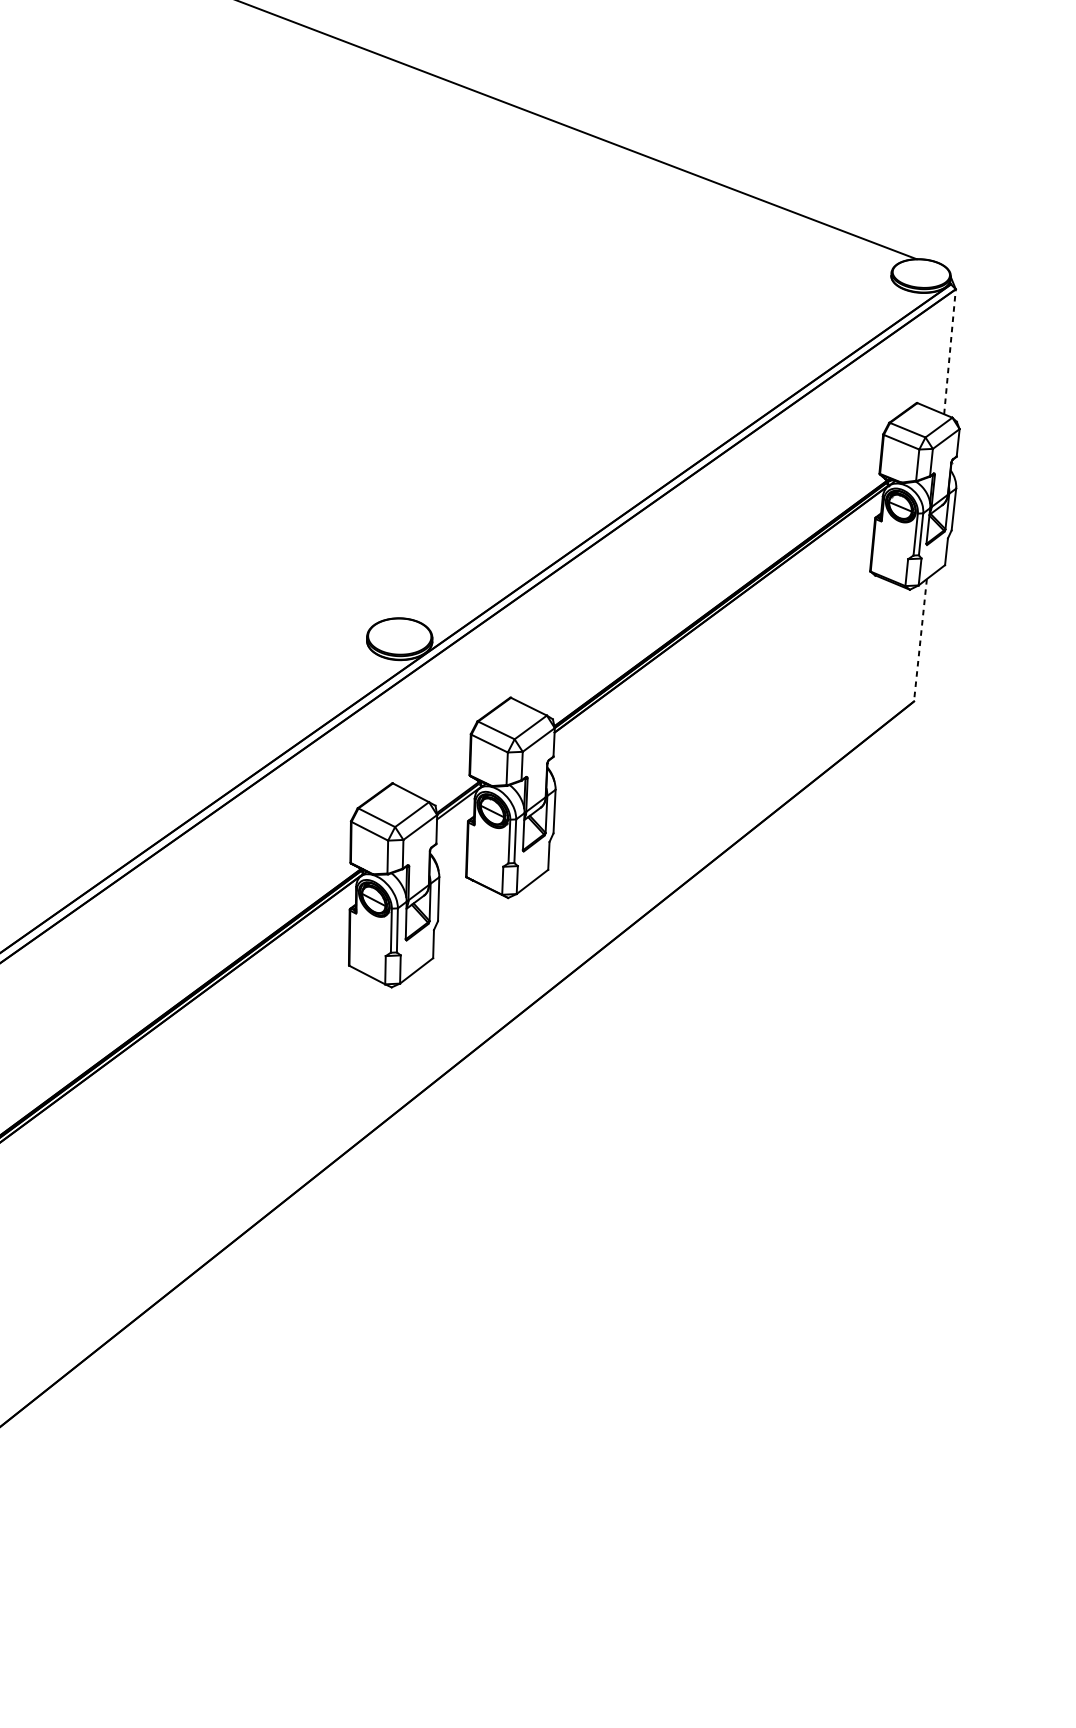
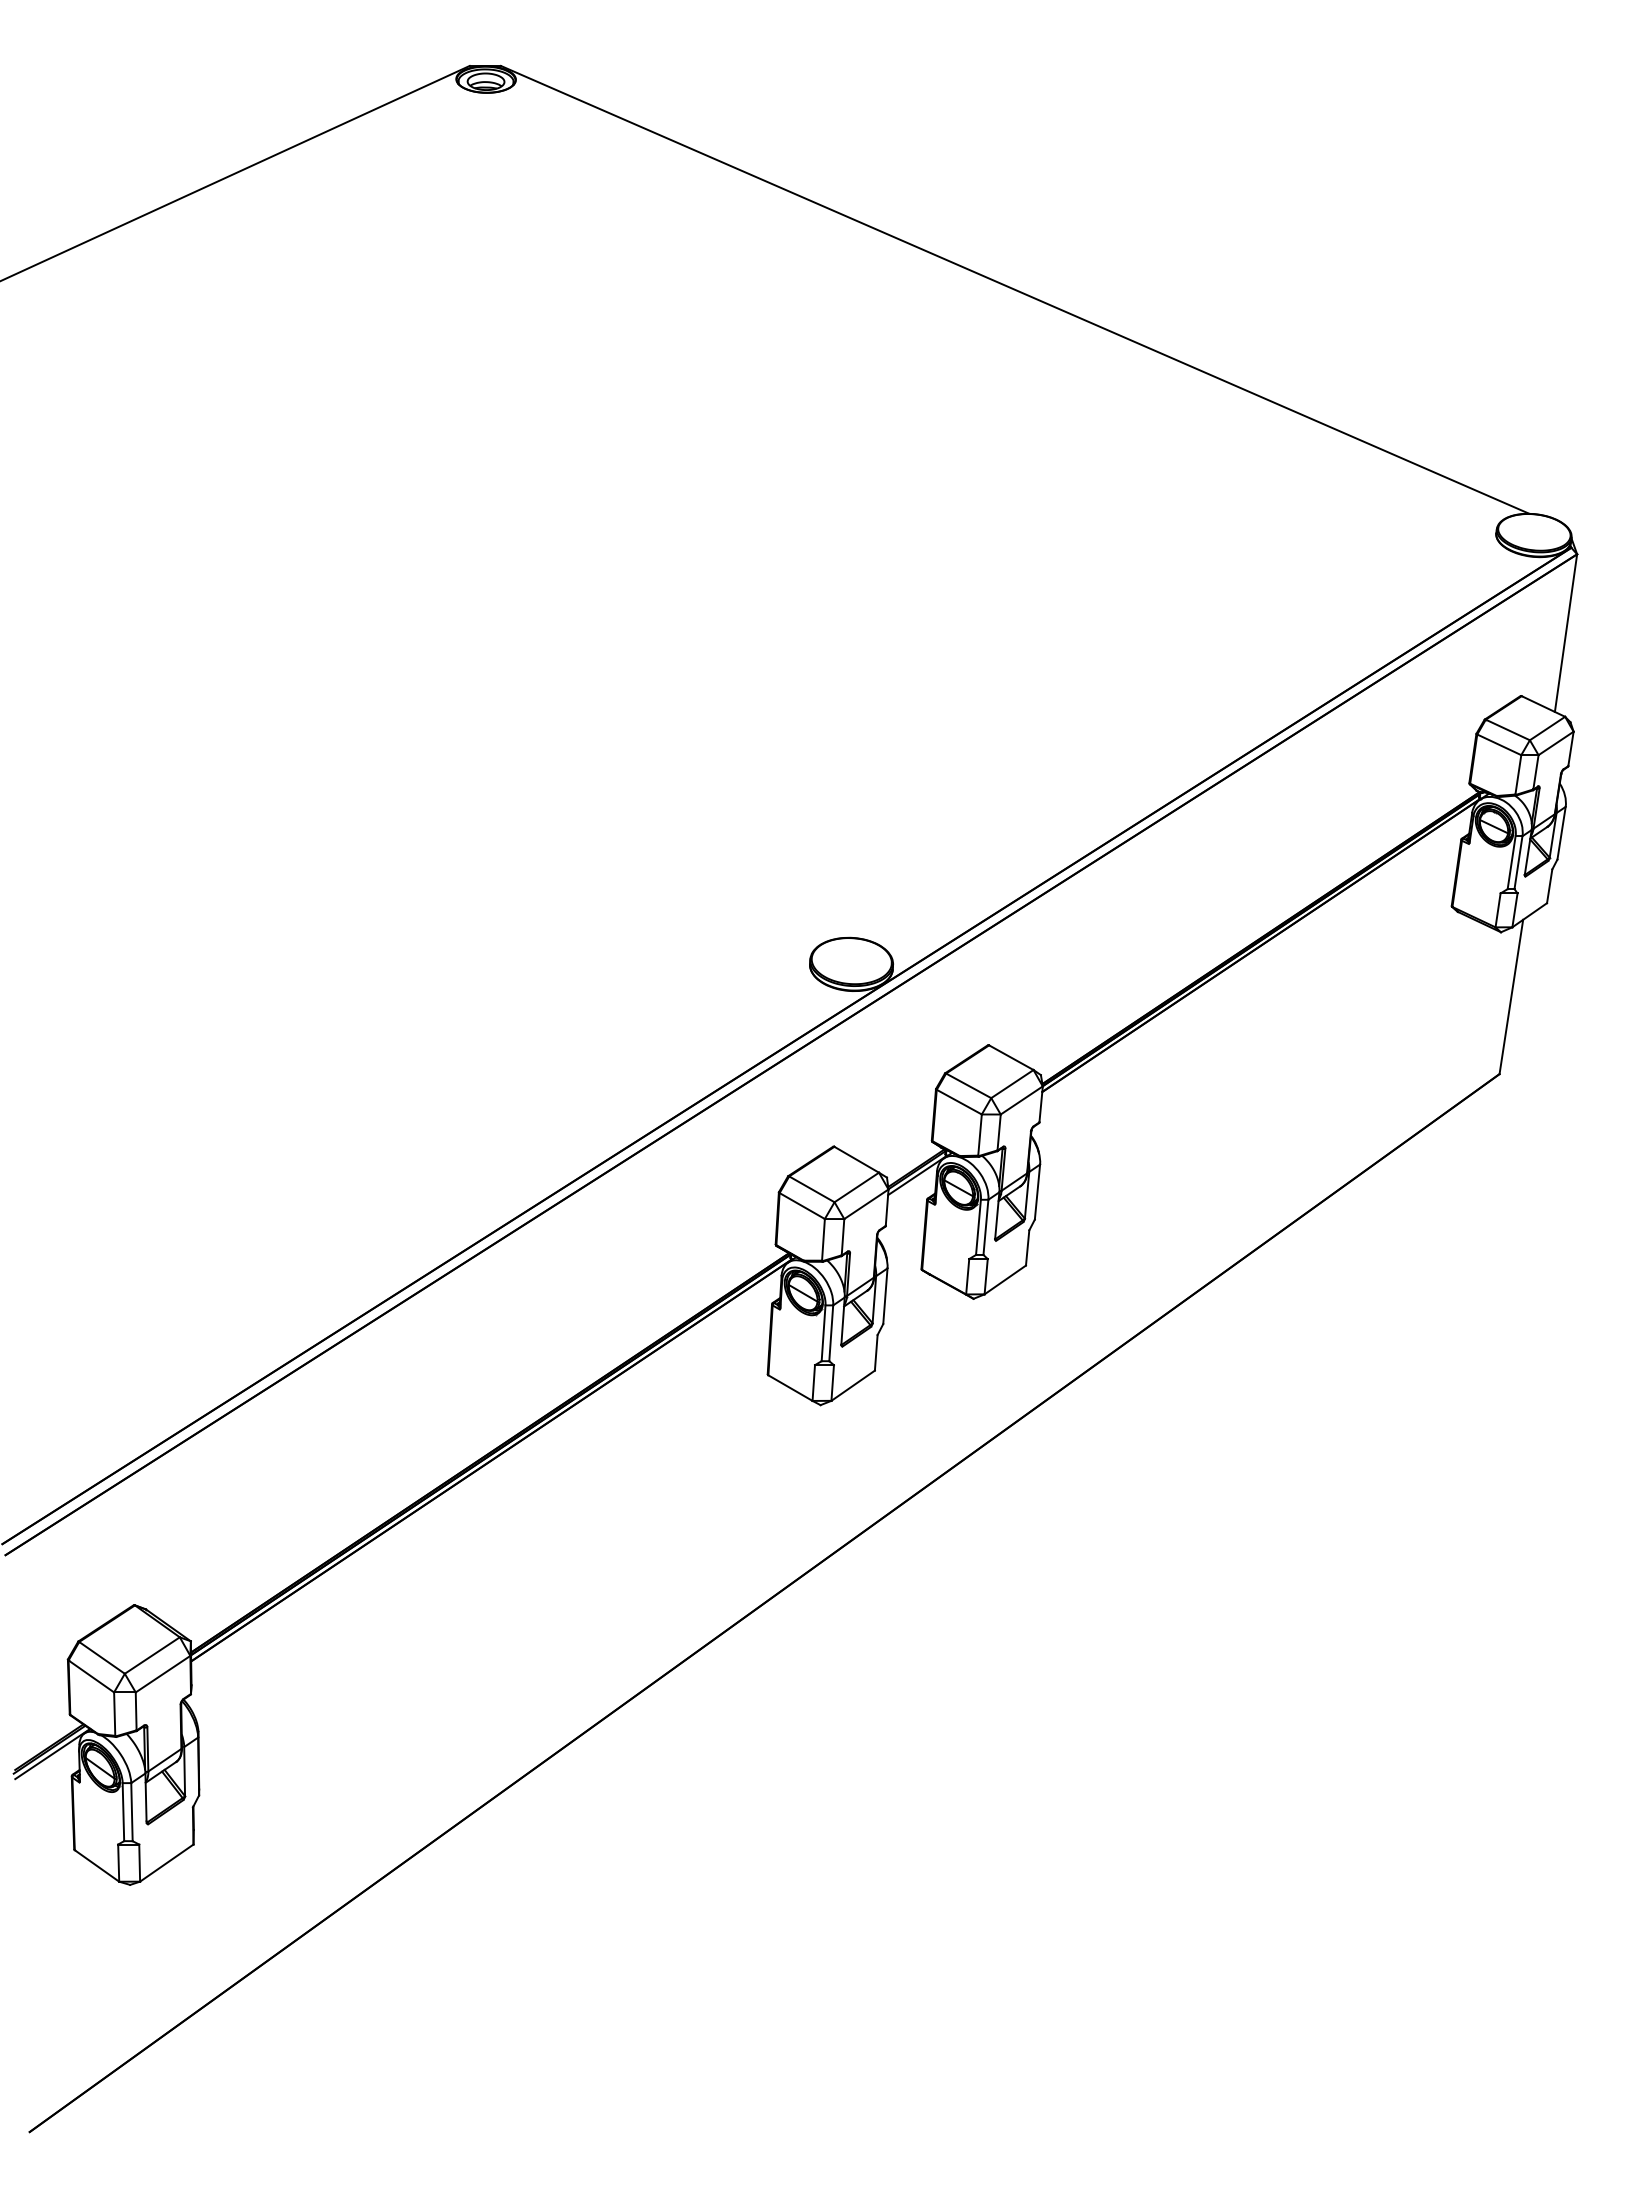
line: (950, 352) -> (1566, 633), dashed -> solid
line: (920, 640) -> (1511, 997), dashed -> solid

